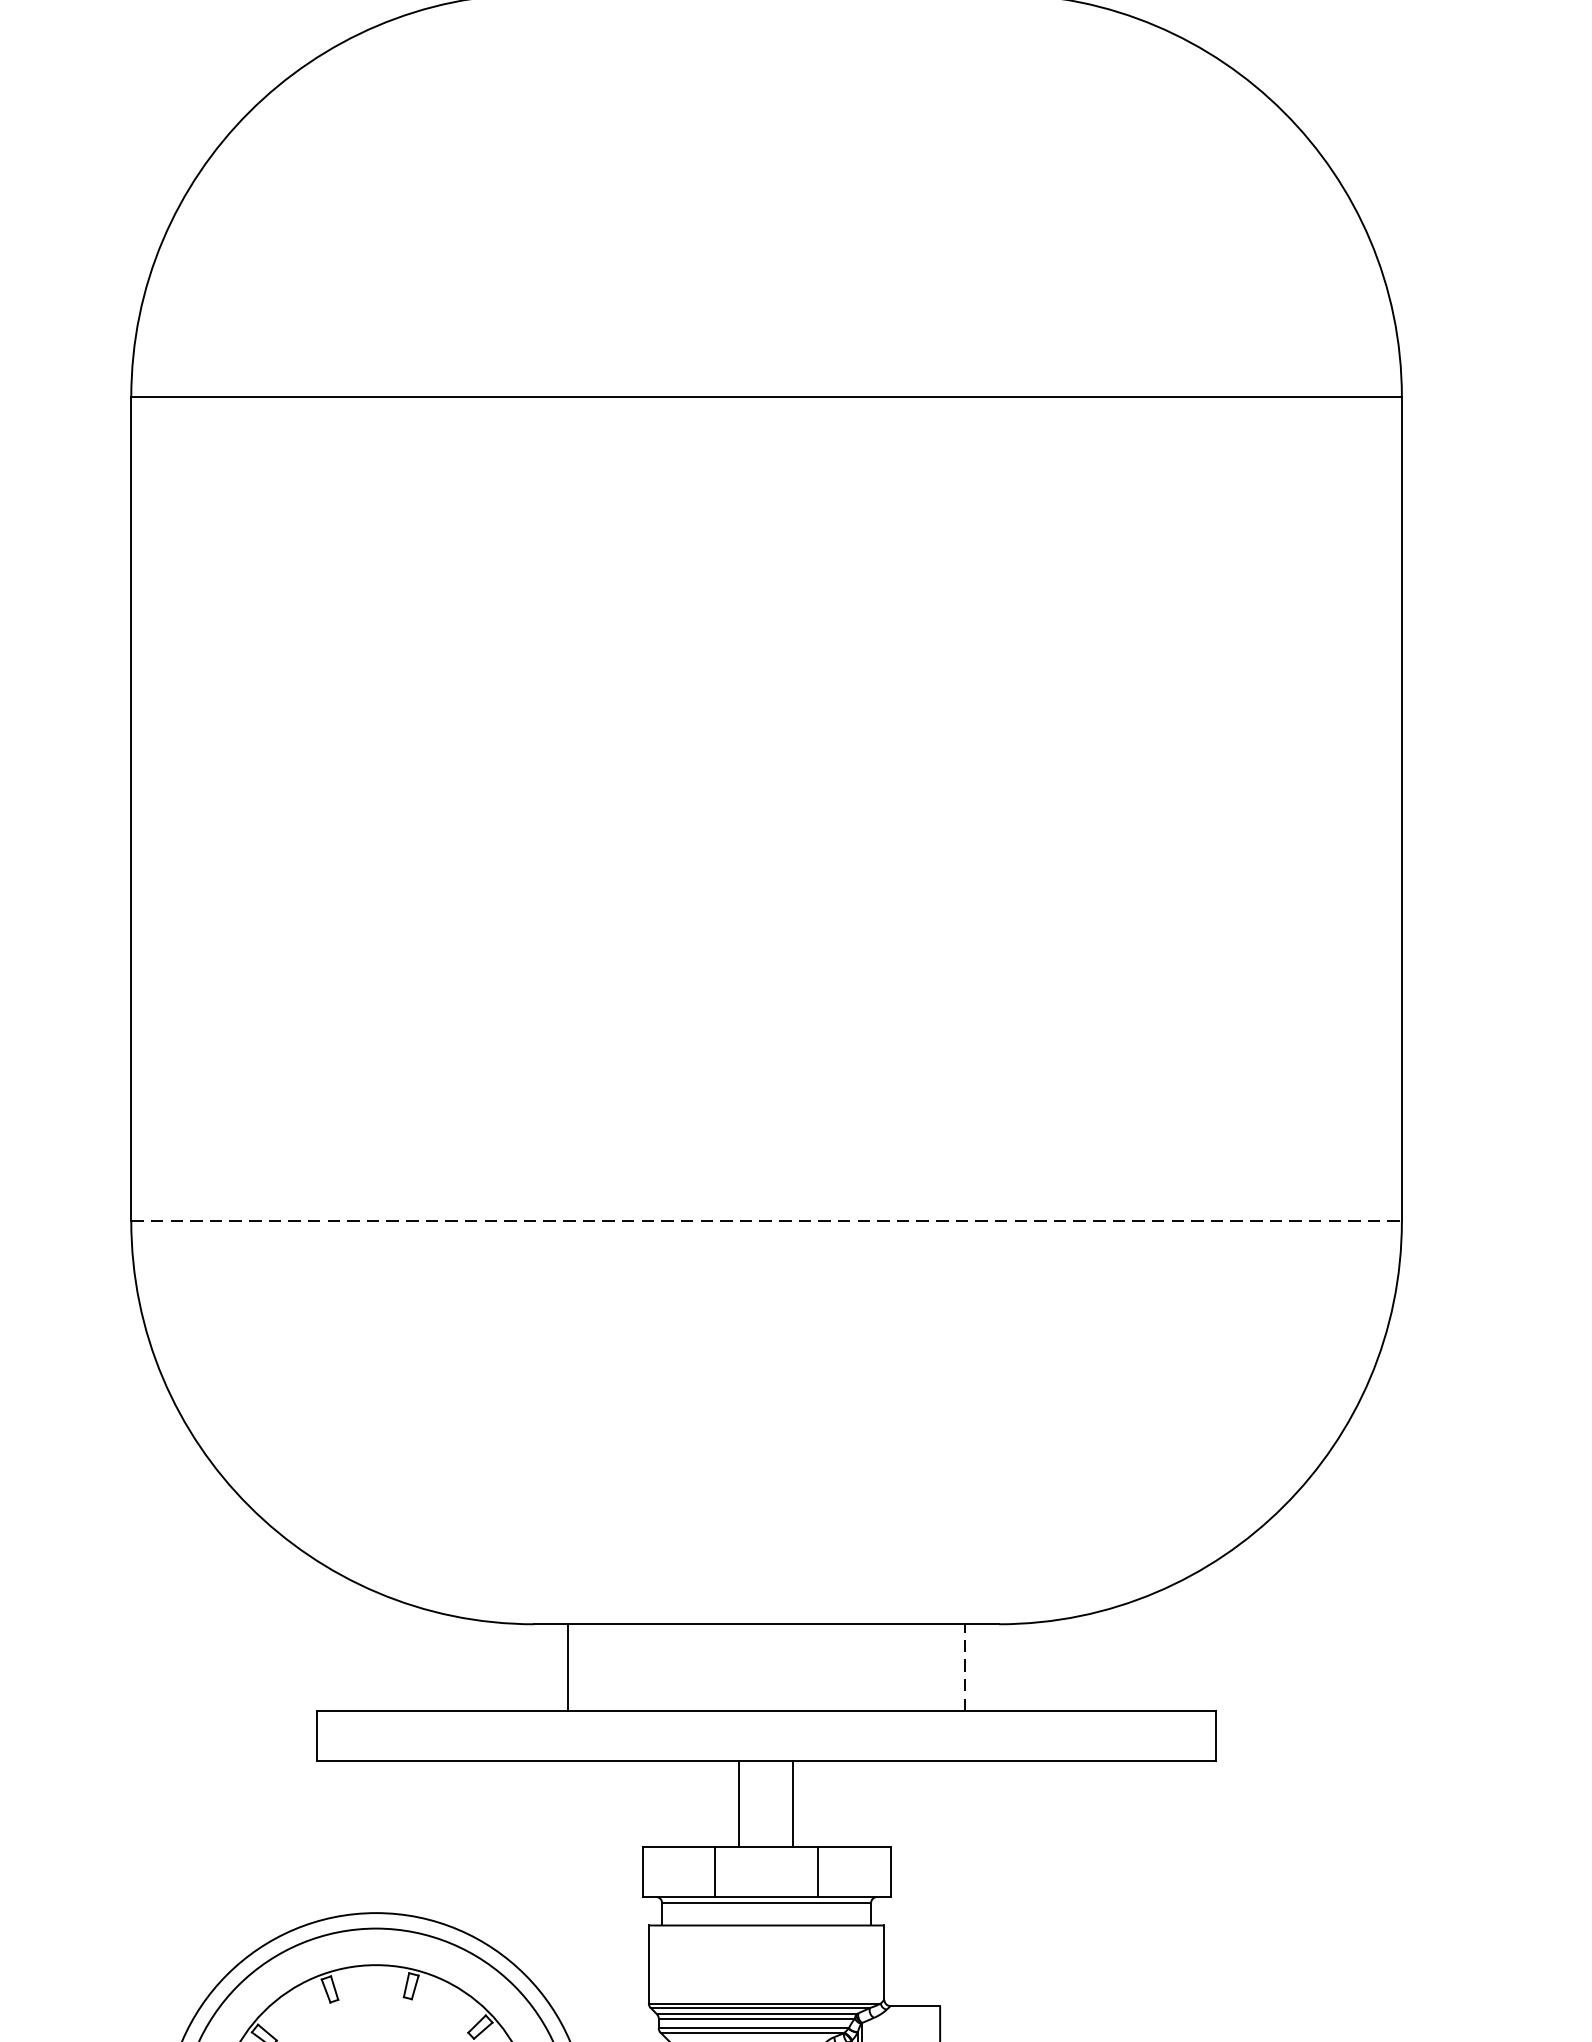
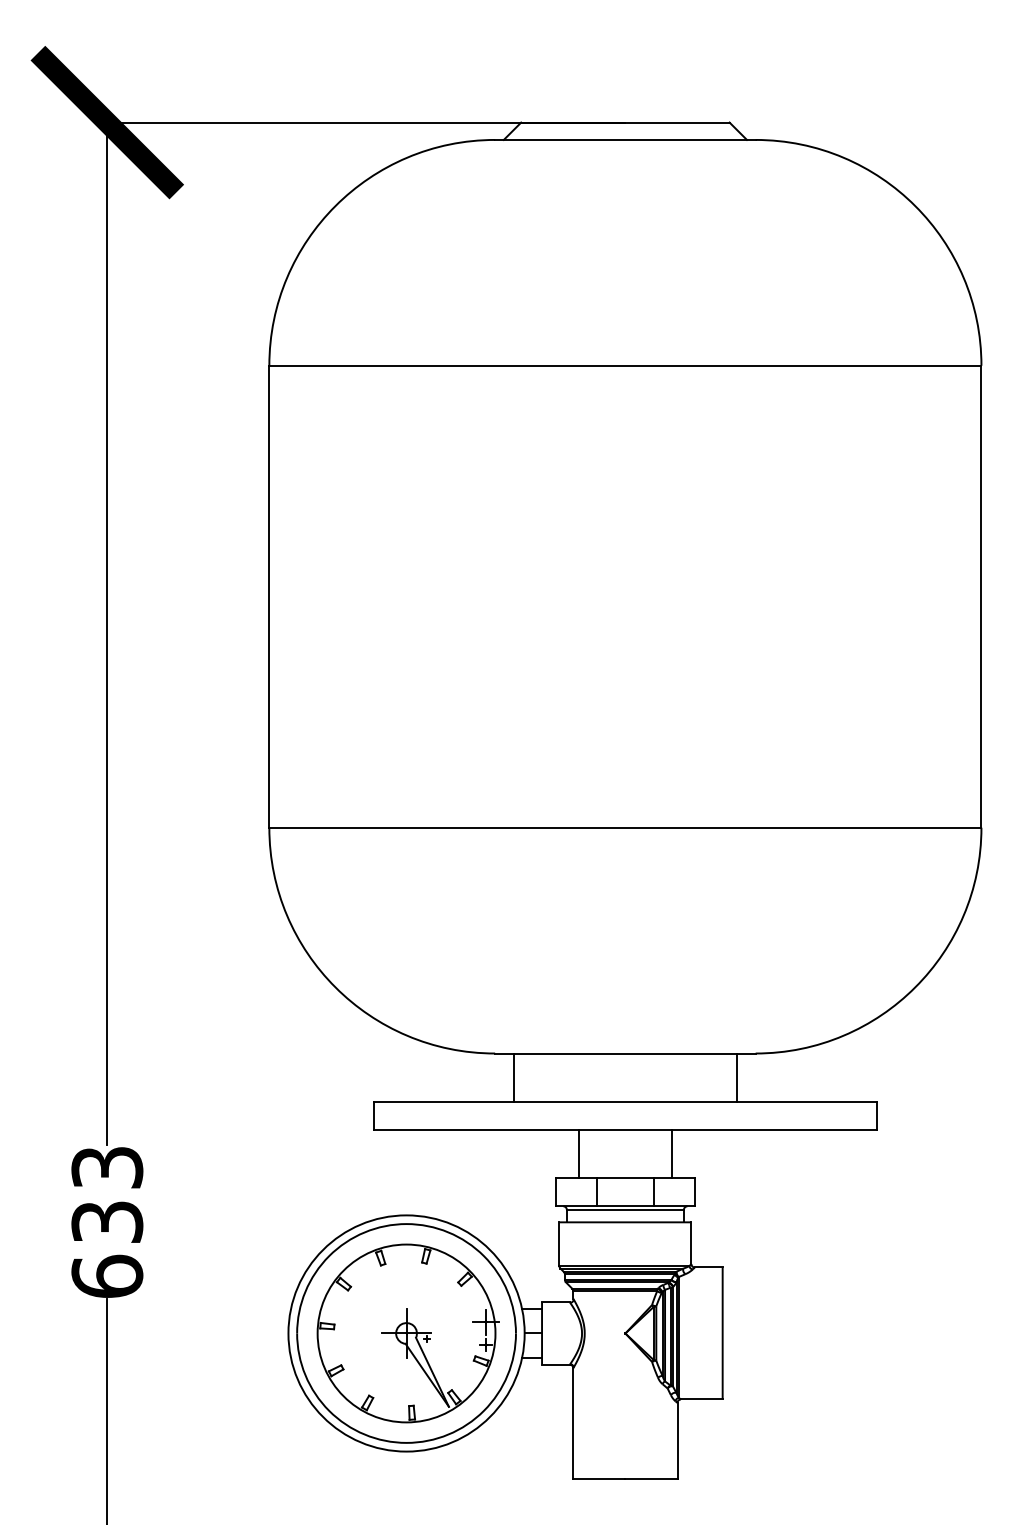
line: (766, 1220) -> (625, 827), dashed -> solid
line: (964, 1667) -> (736, 1077), dashed -> solid
line: (738, 1802) -> (578, 1153), moved
line: (793, 1802) -> (672, 1153), moved

